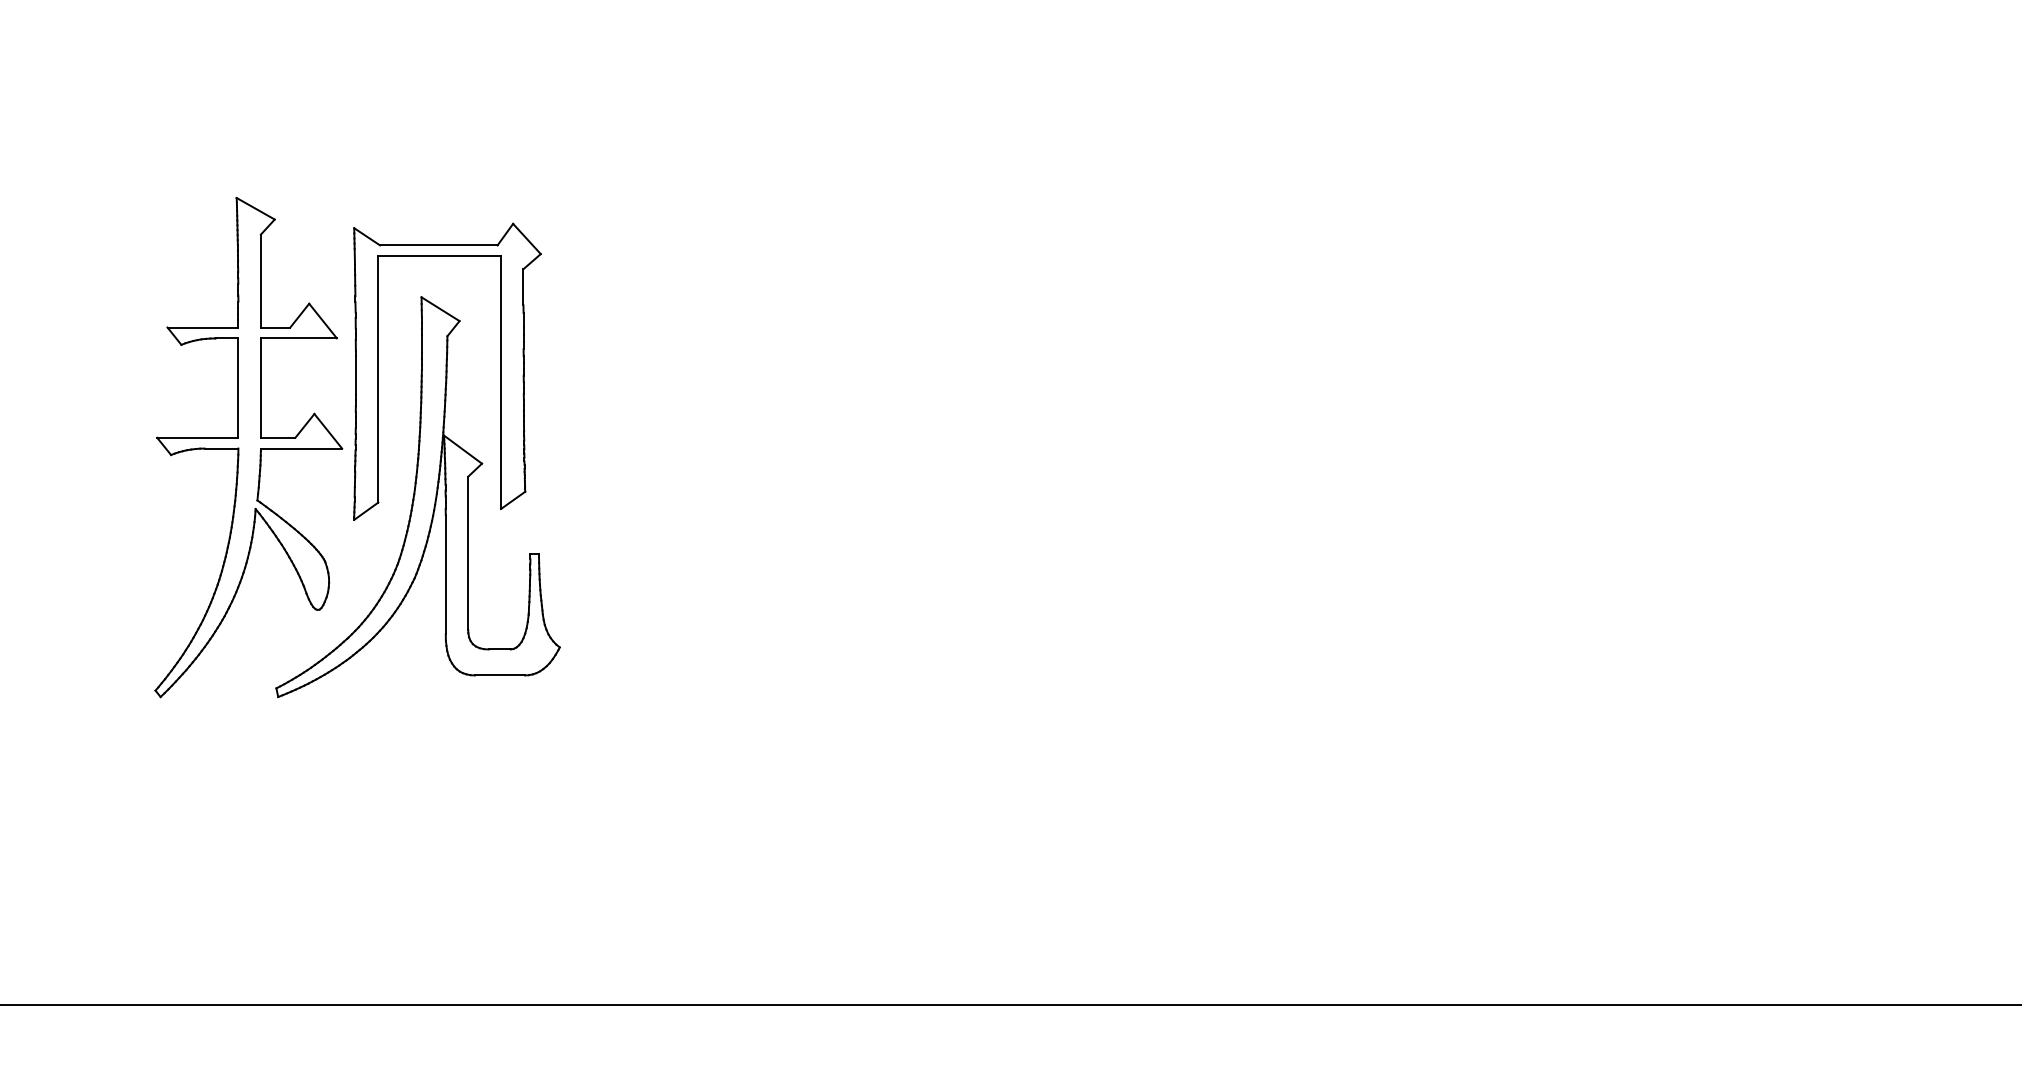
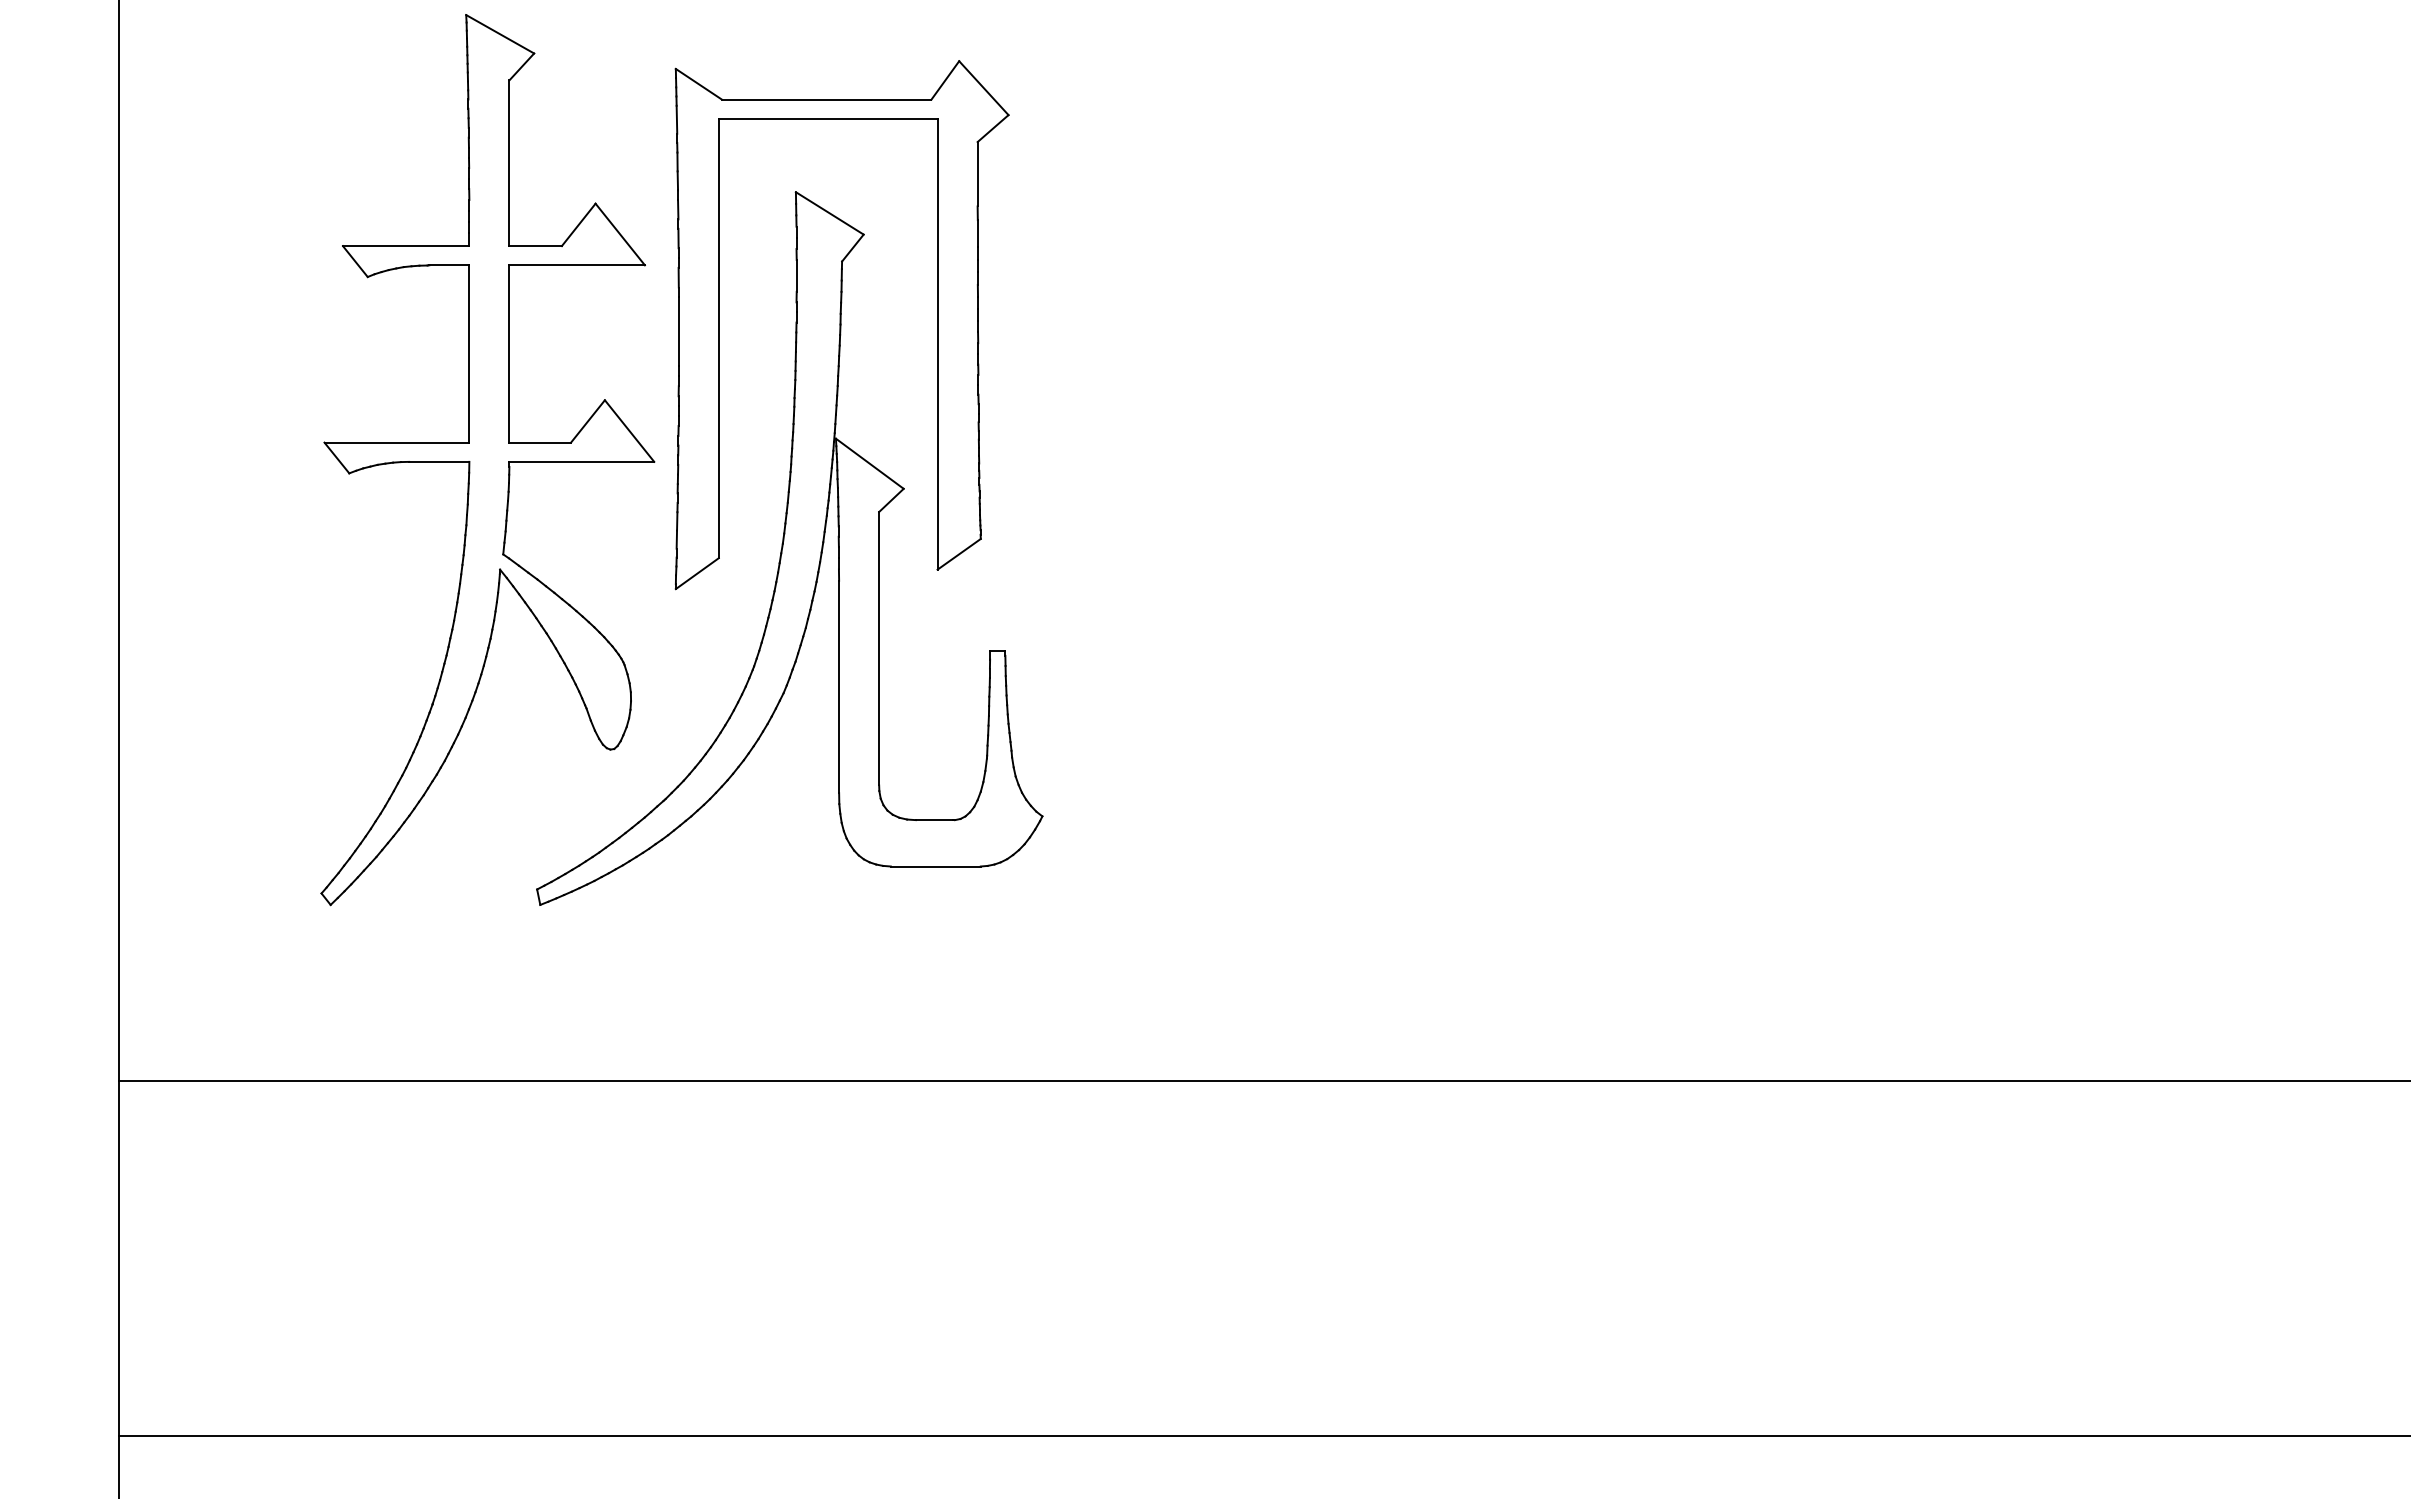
part: (357, 447) -> (681, 460), size x1.6

